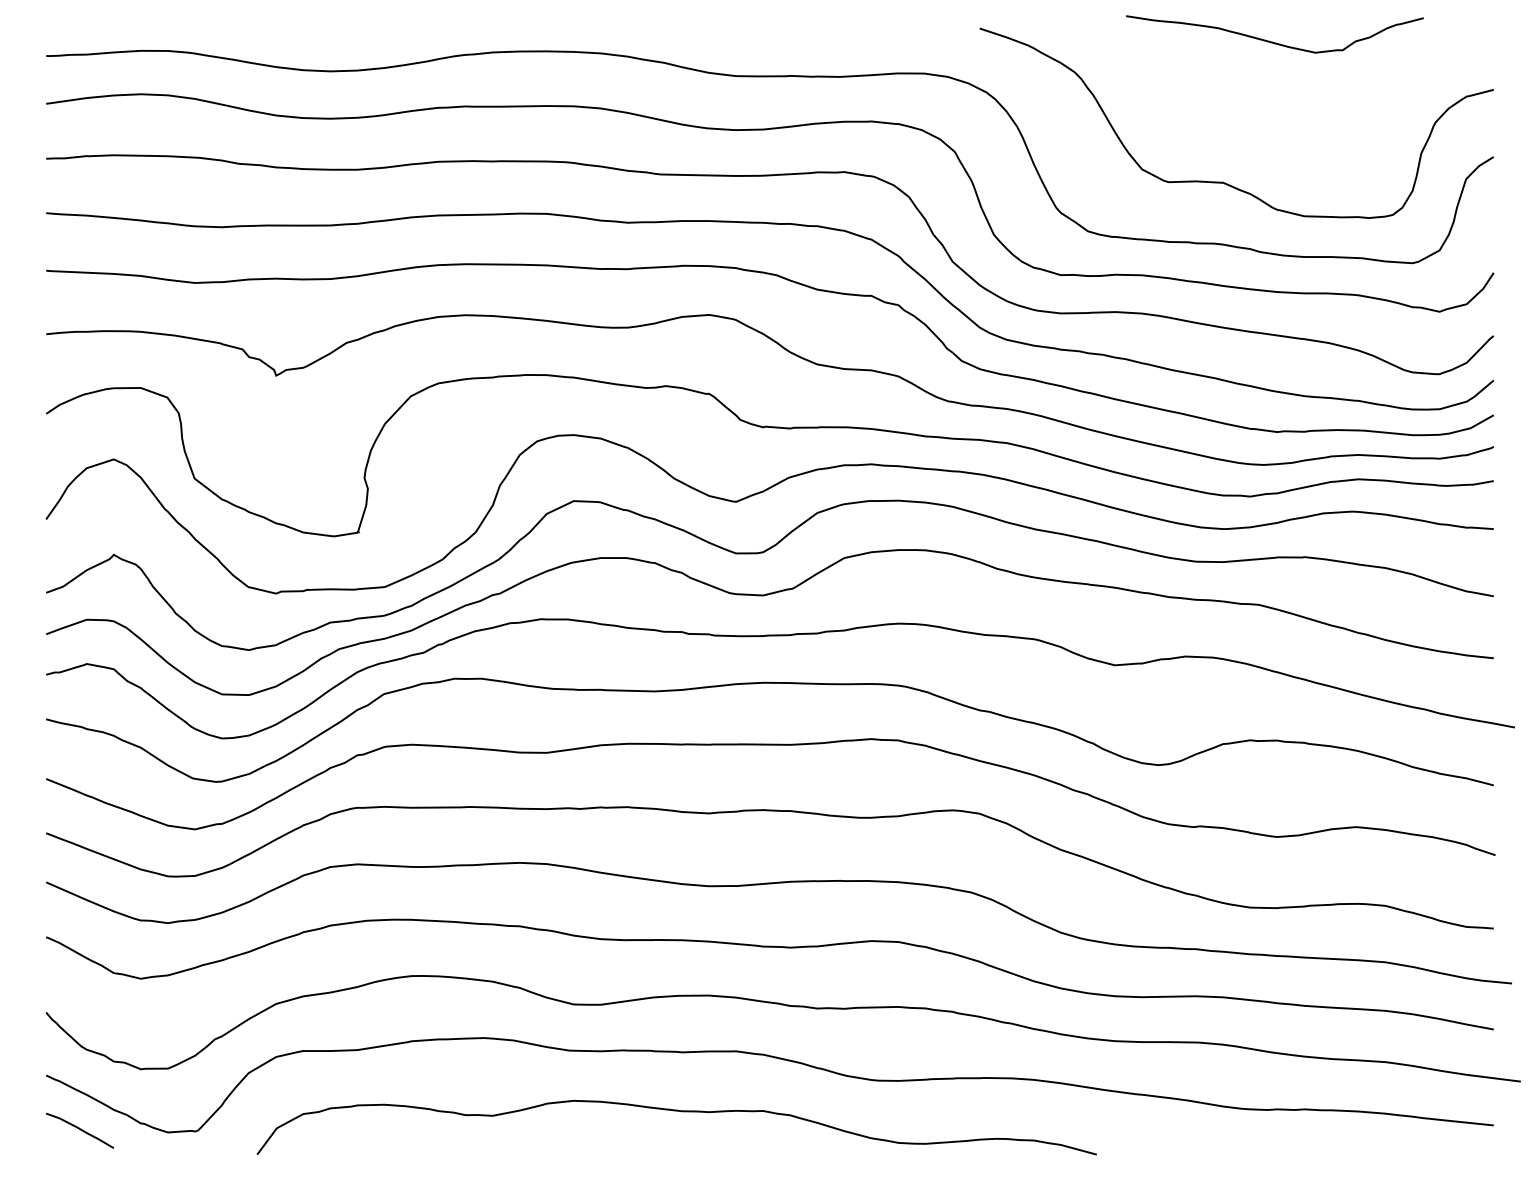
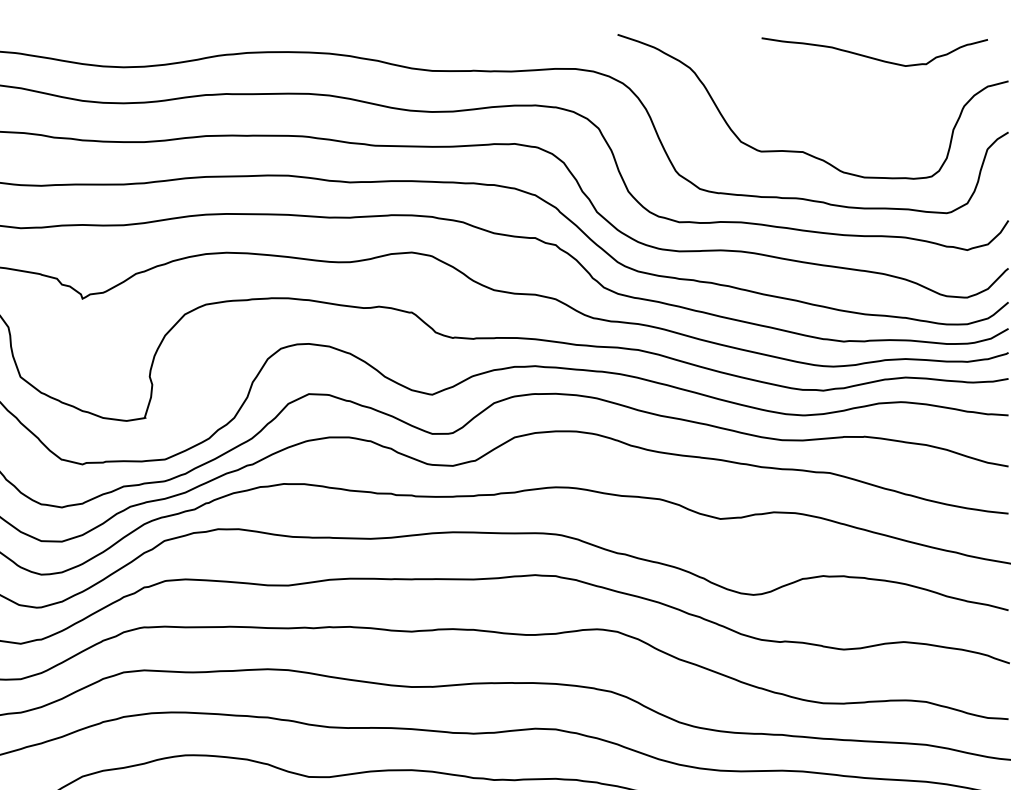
curve: (1272, 41) -> (872, 57), moved

